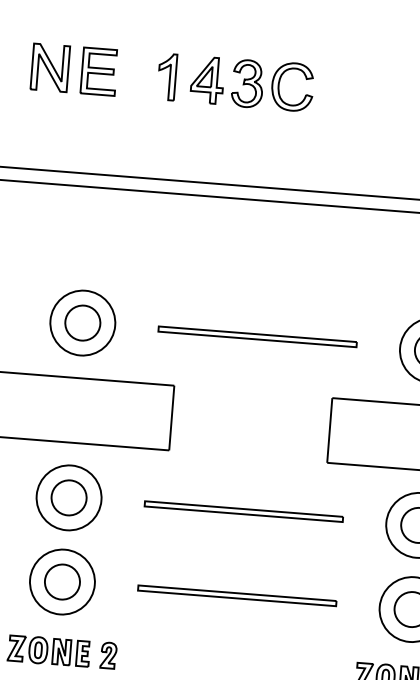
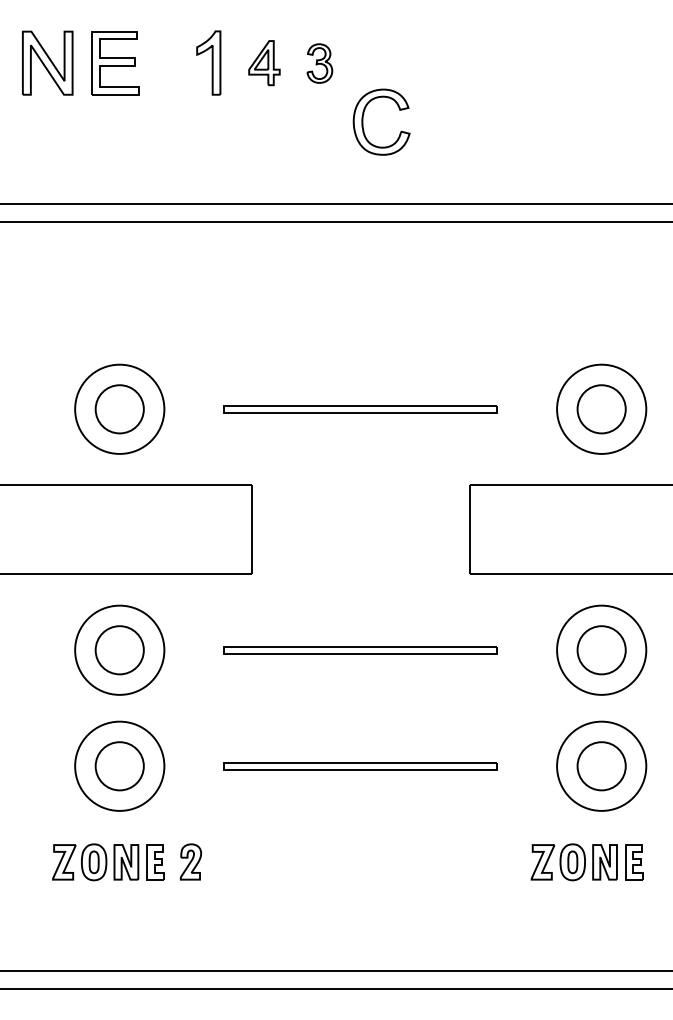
part: (207, 79) -> (264, 62), size x0.7
part: (247, 83) -> (319, 63), size x0.6
part: (279, 85) -> (363, 121), moved

